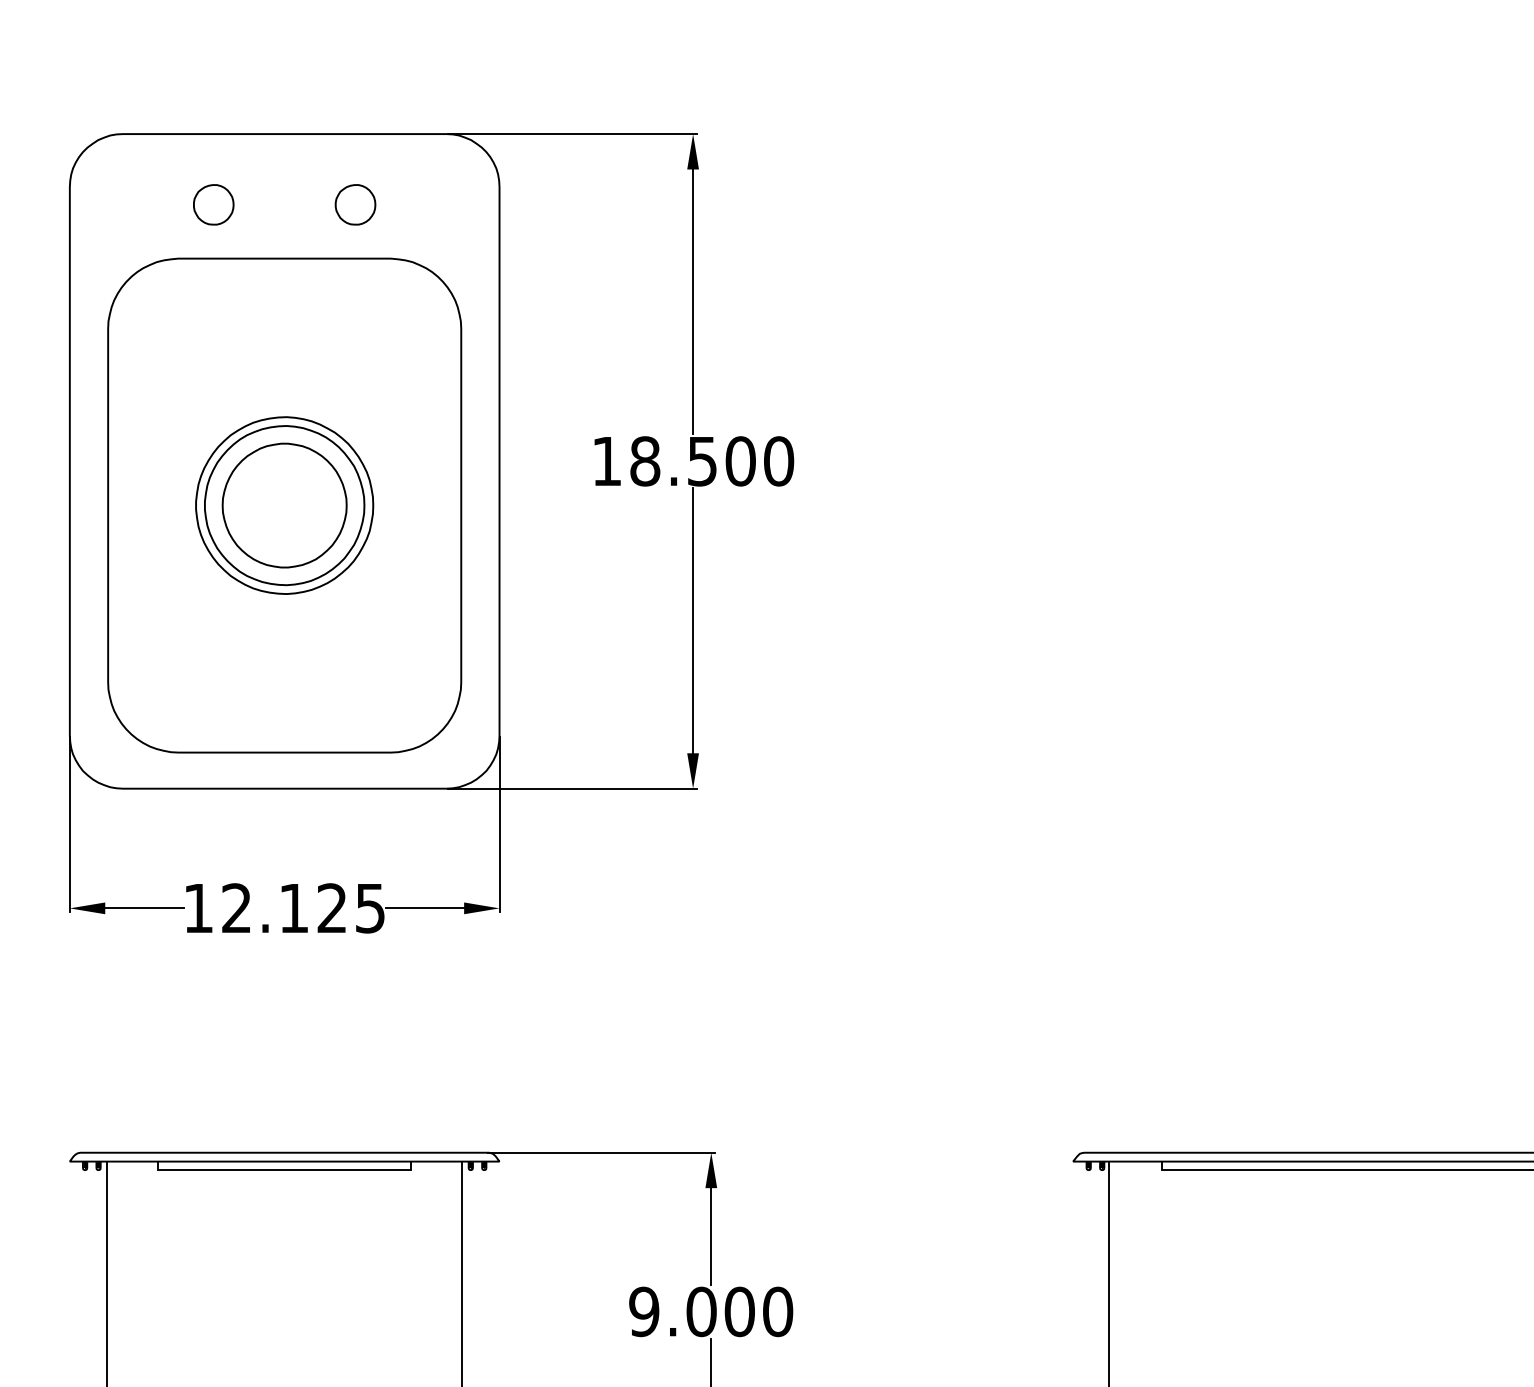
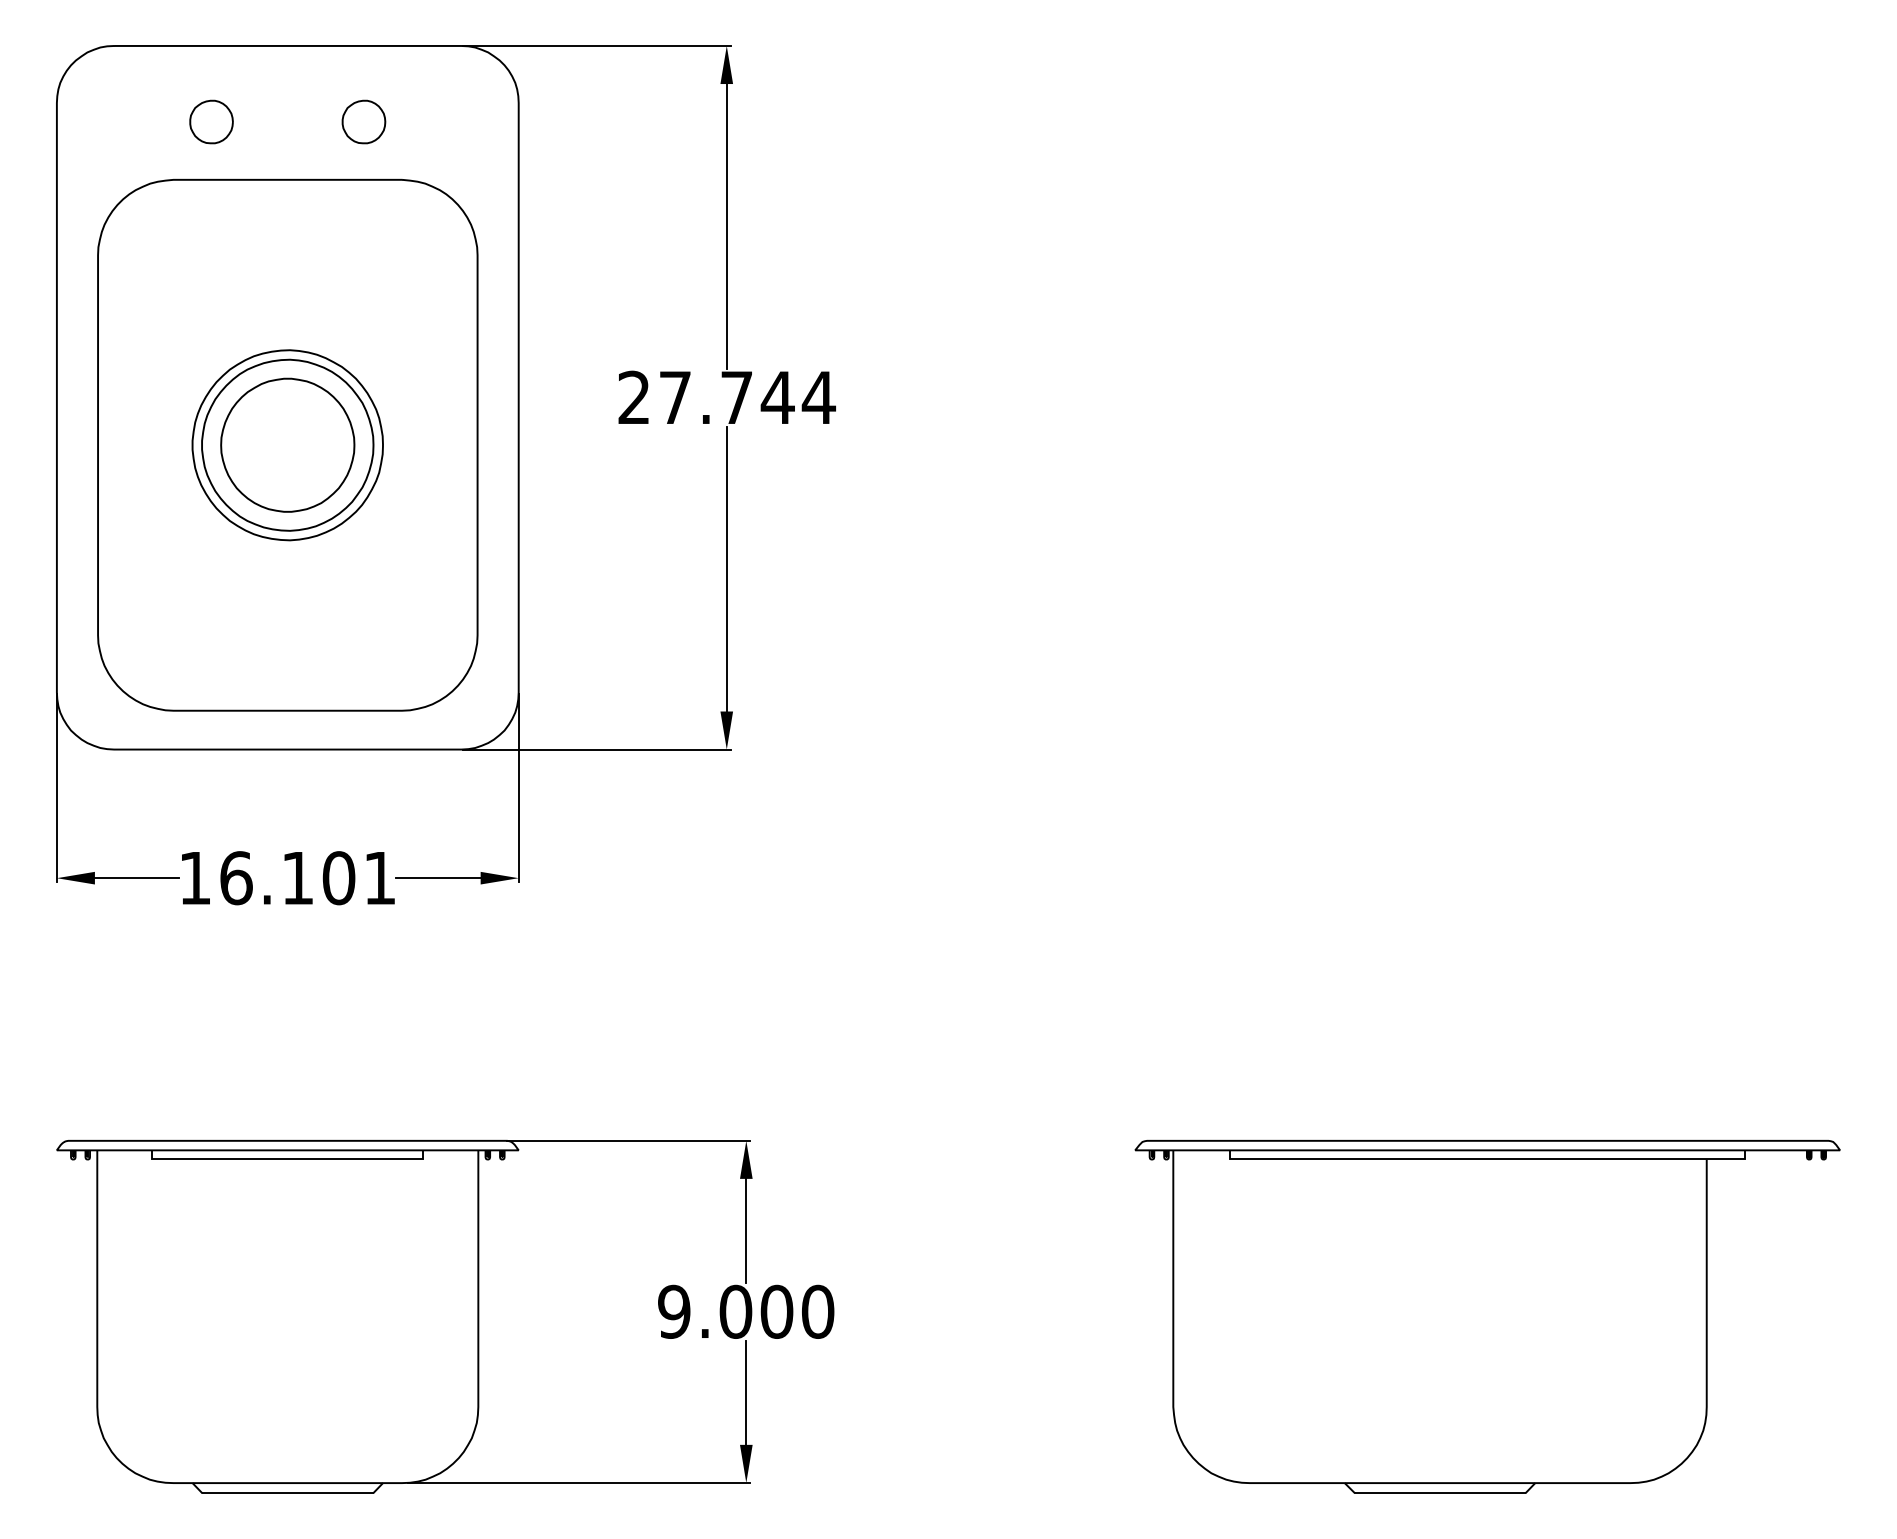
text: (693, 461) -> (727, 397), 18.500 -> 27.744
text: (303, 908) -> (307, 878), 12.125 -> 16.101

